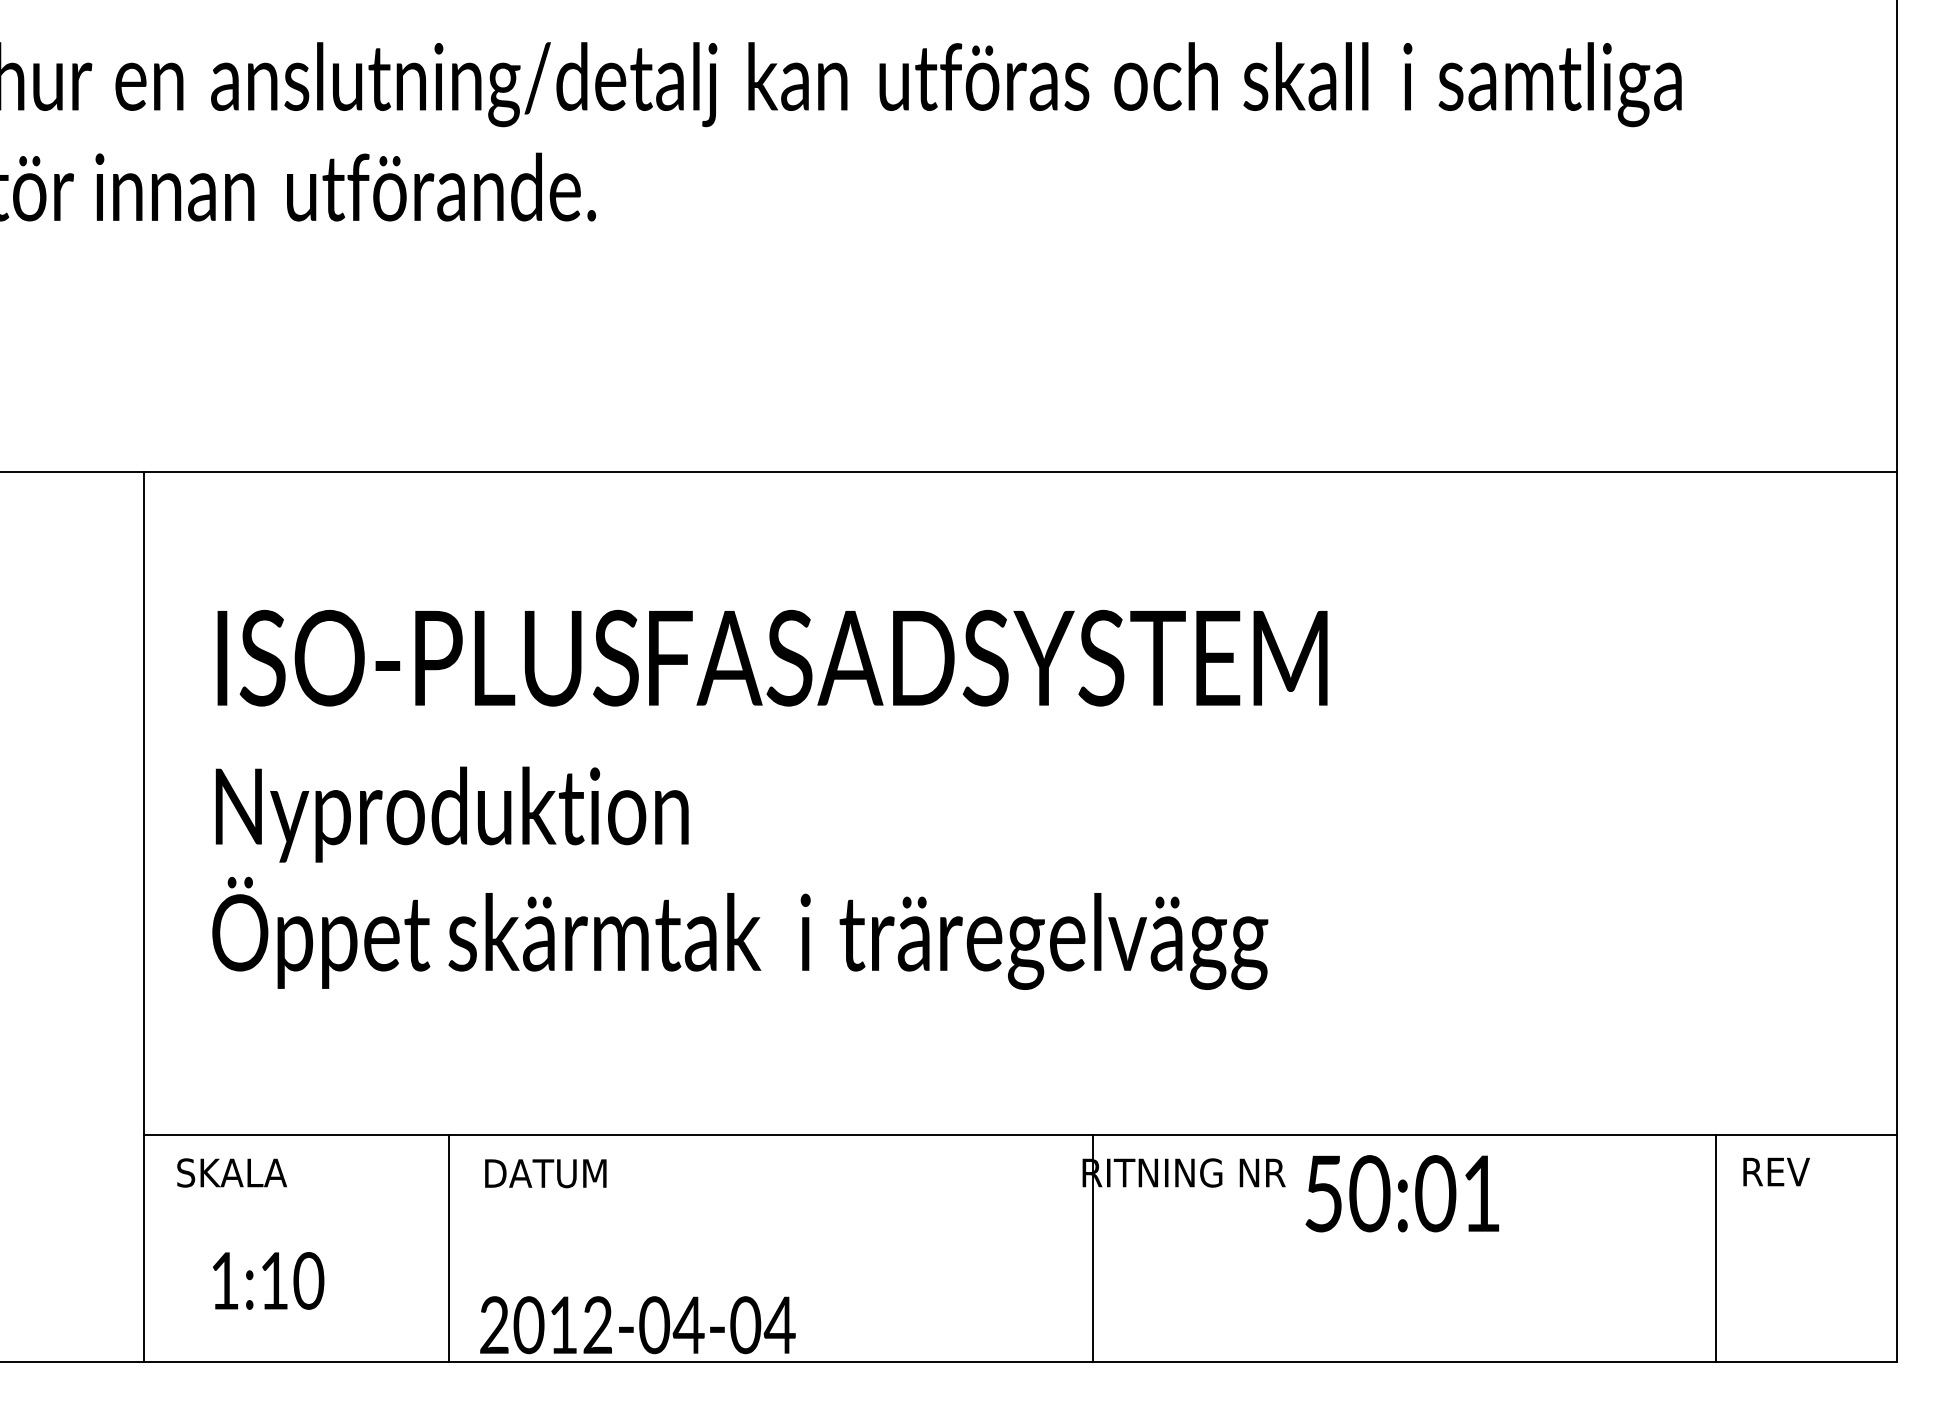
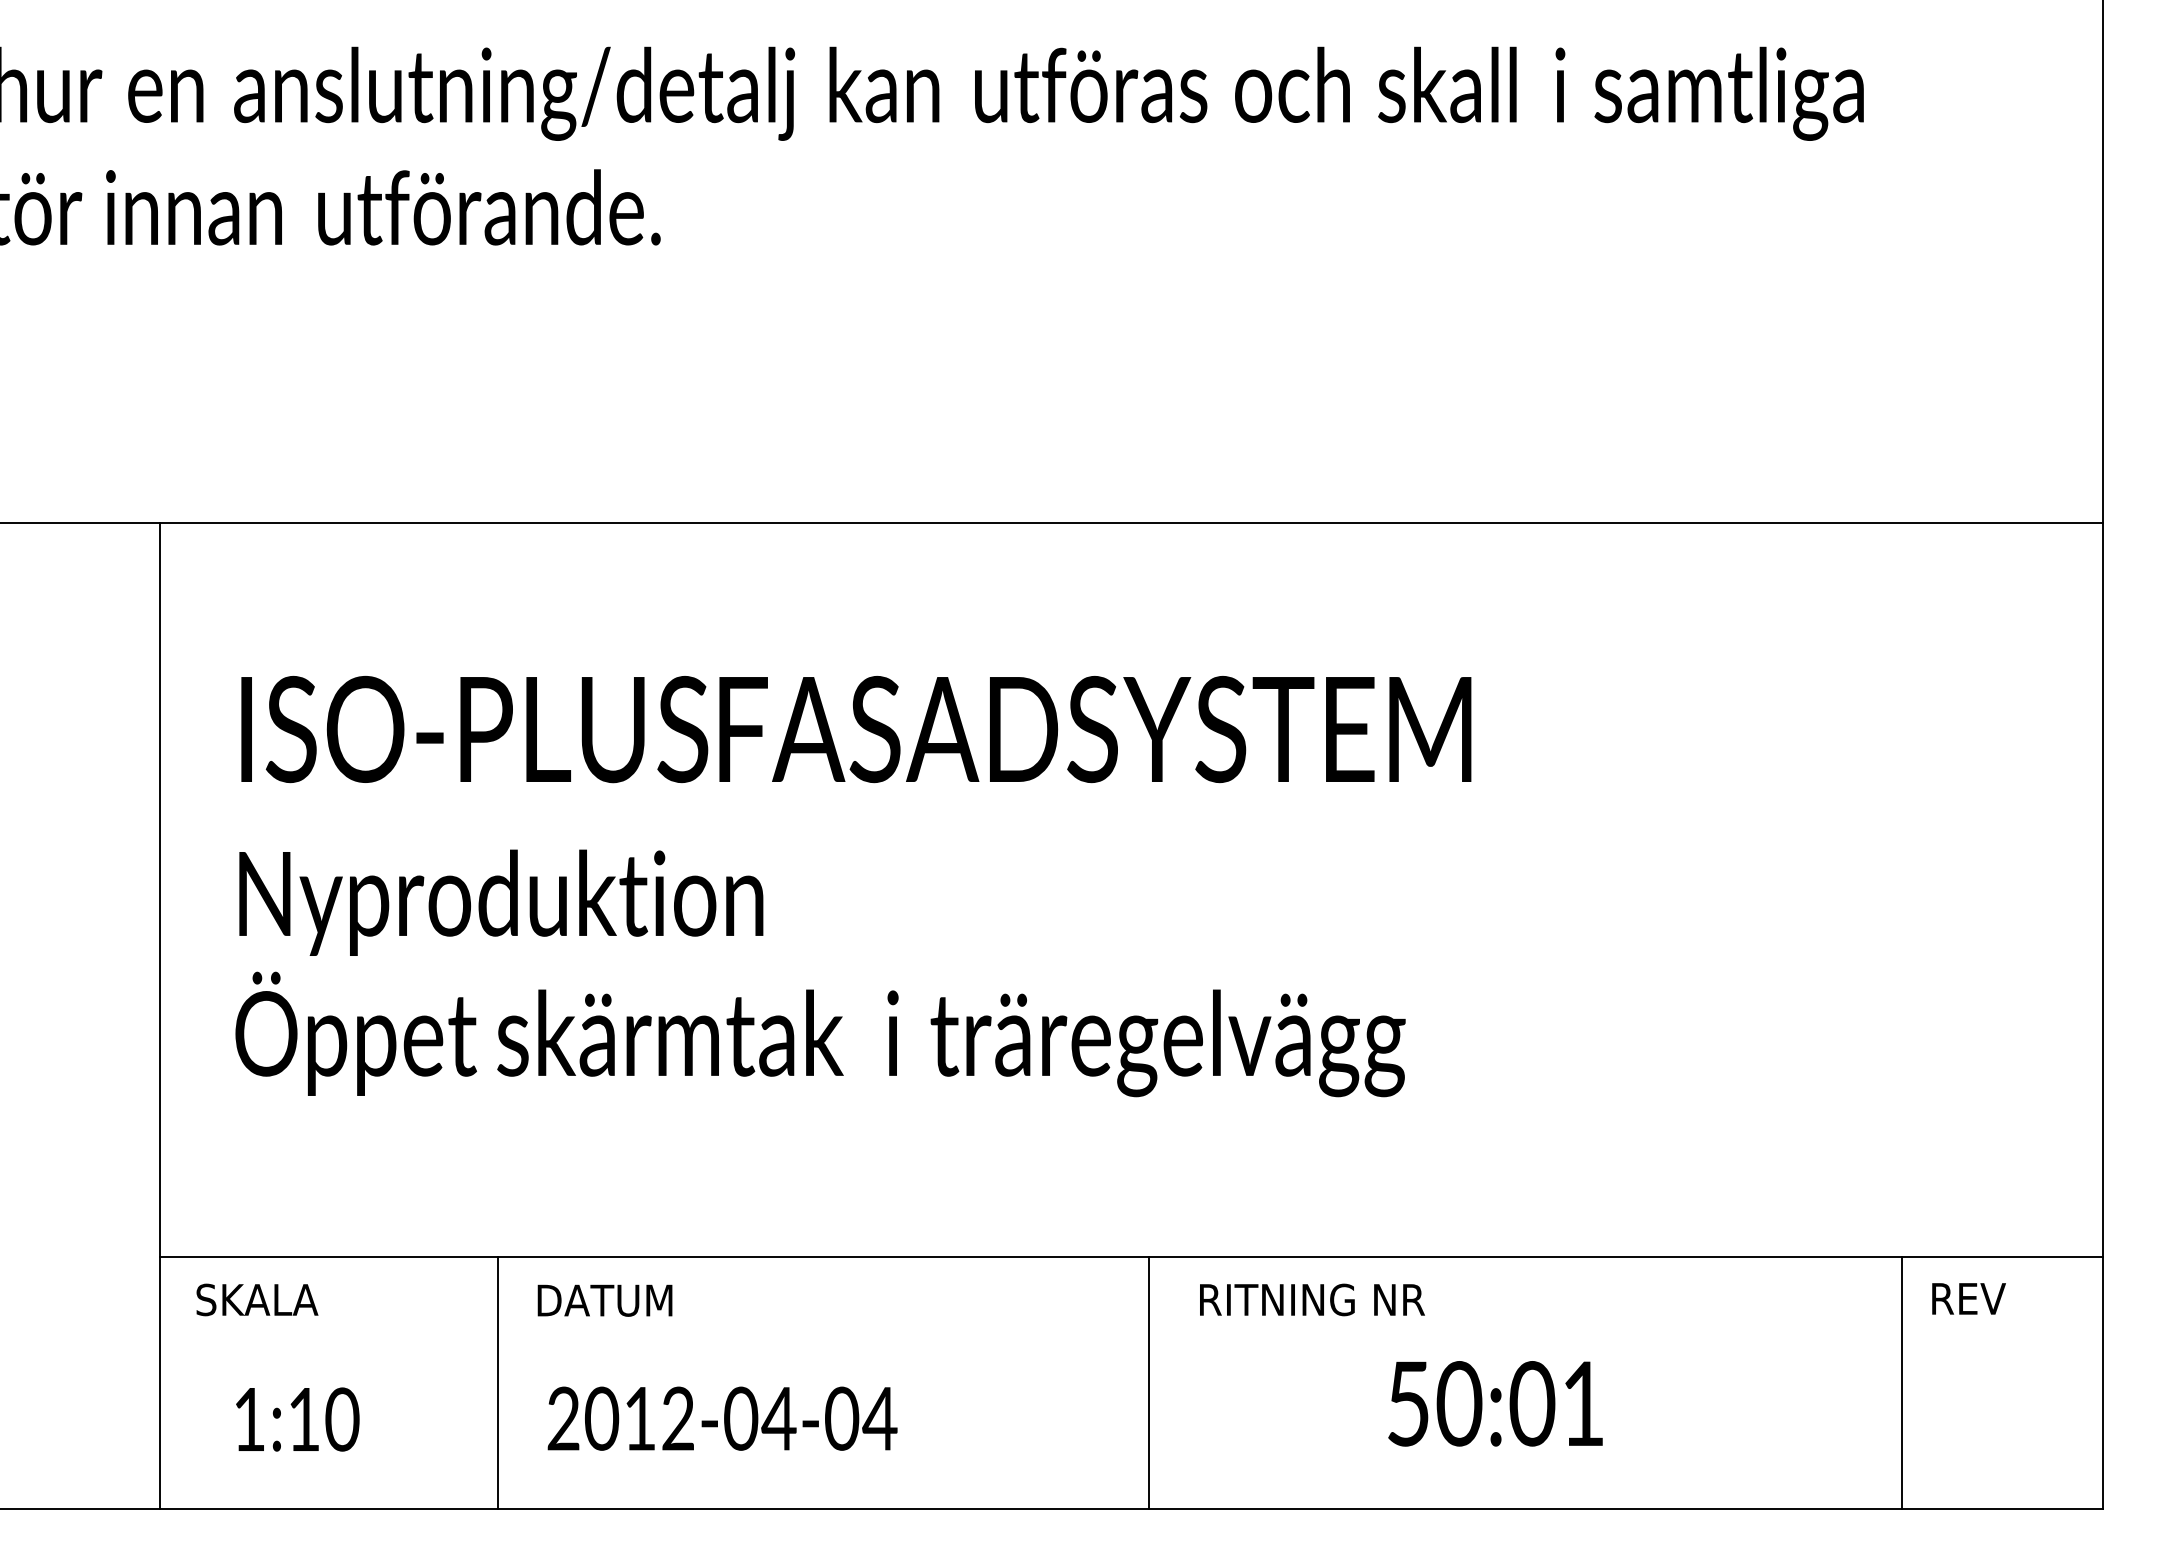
text: (1401, 1193) -> (1494, 1403), moved
line: (1093, 1247) -> (1148, 1382), moved
text: (637, 1325) -> (722, 1419), moved

